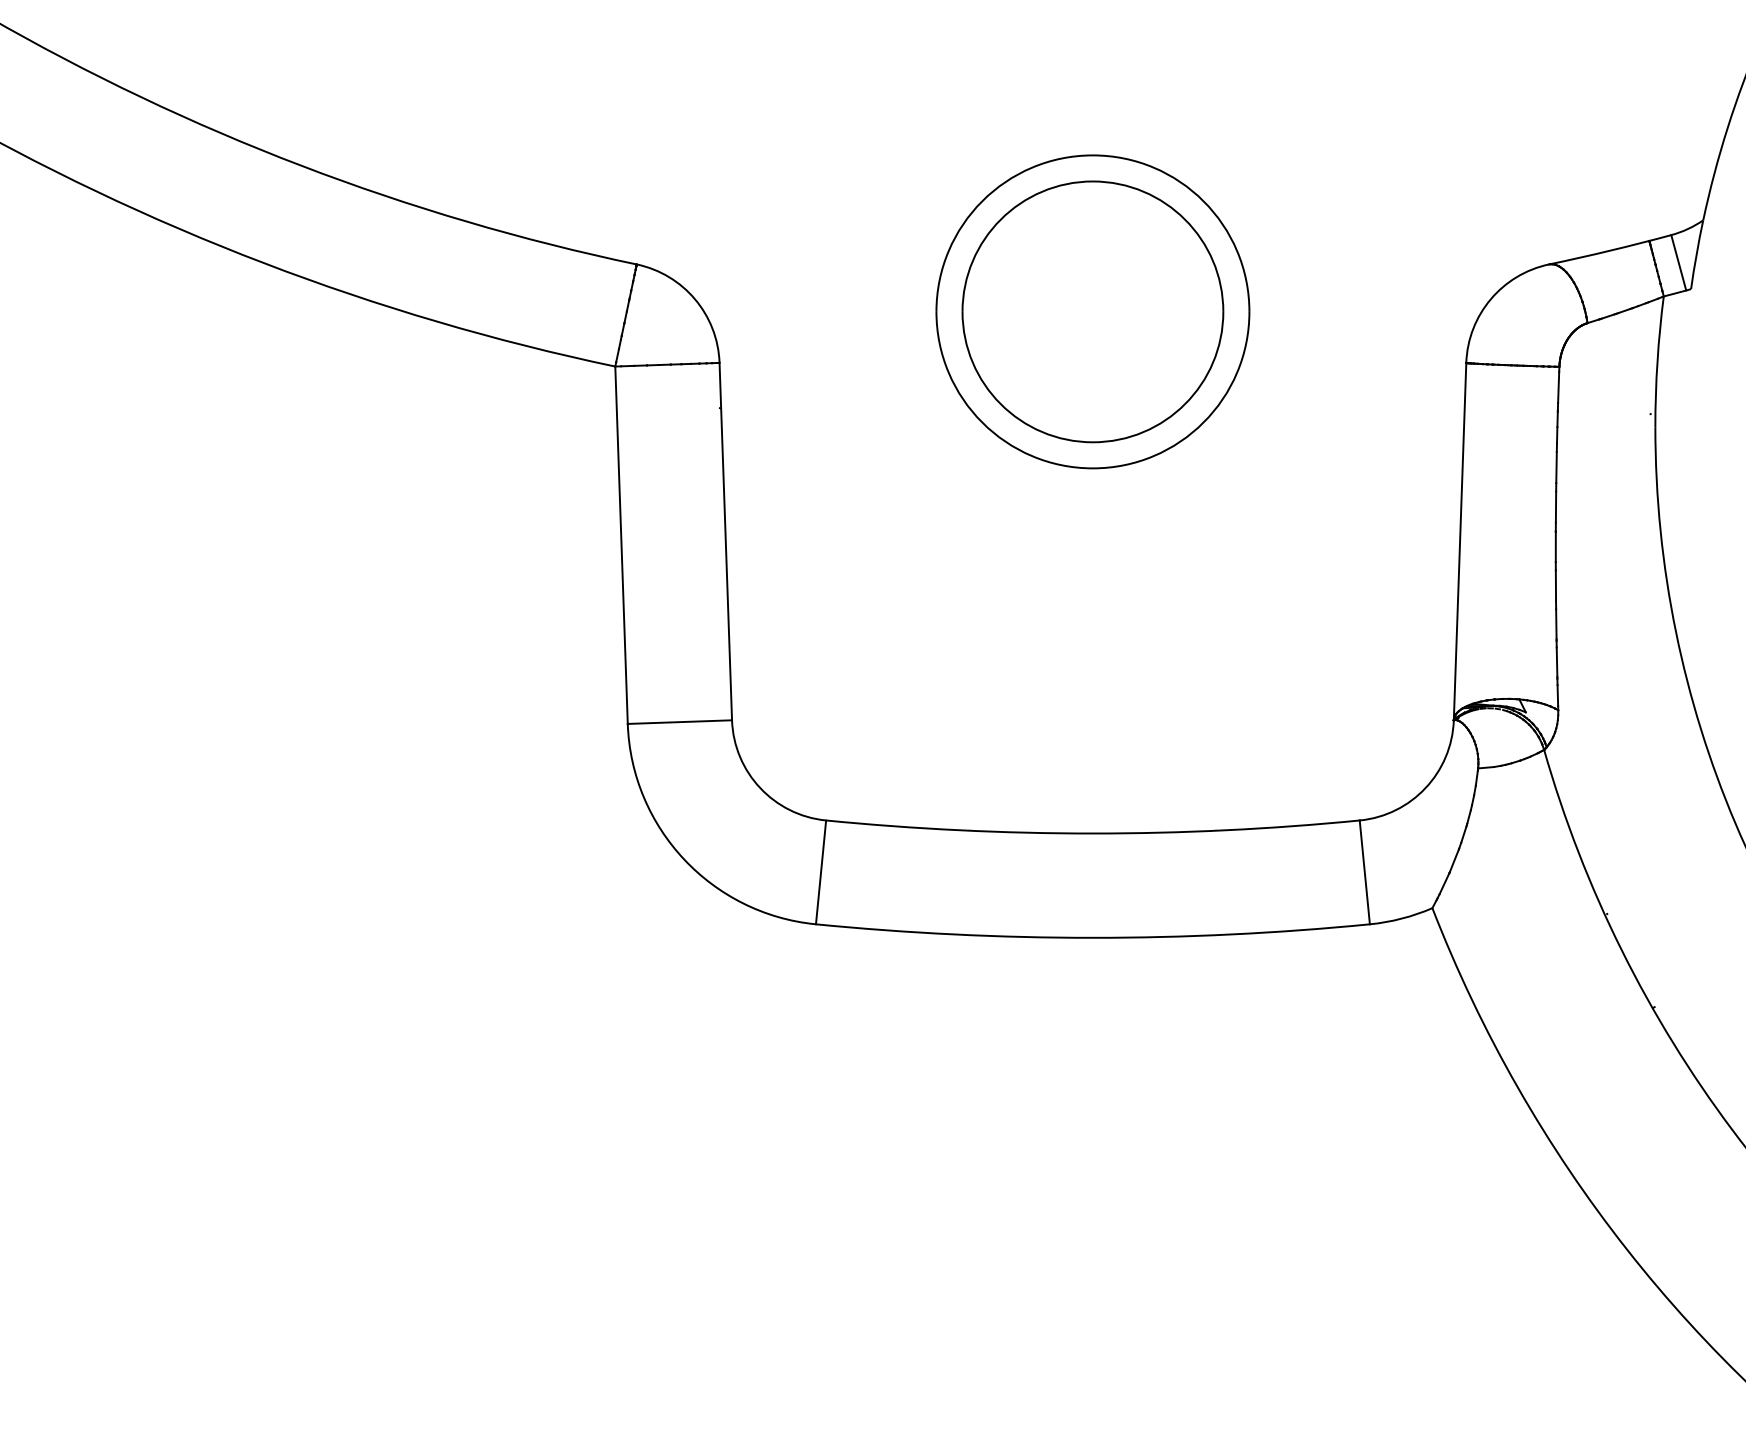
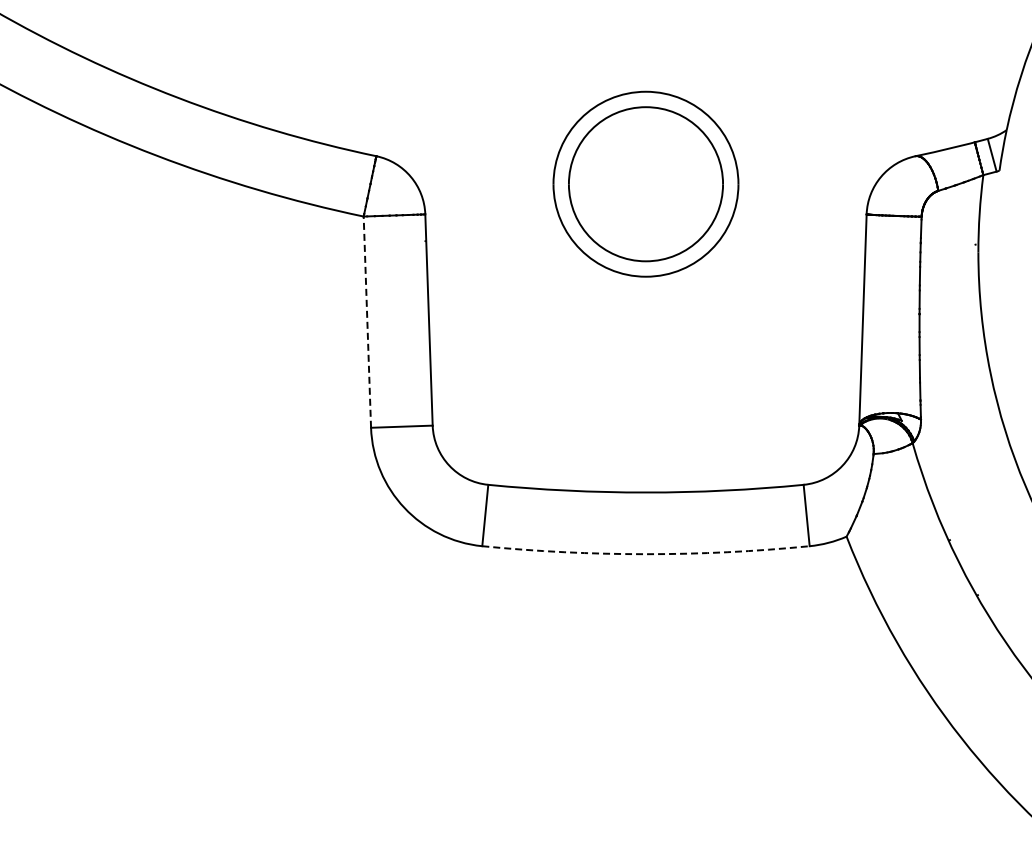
line: (621, 545) -> (367, 322), solid -> dashed
arc: (1092, 938) -> (645, 554), solid -> dashed

